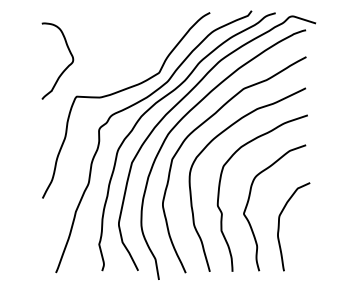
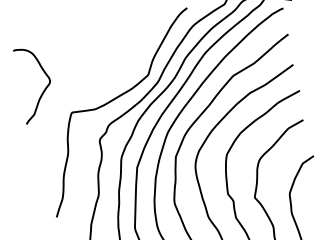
curve: (65, 68) -> (43, 90), moved

